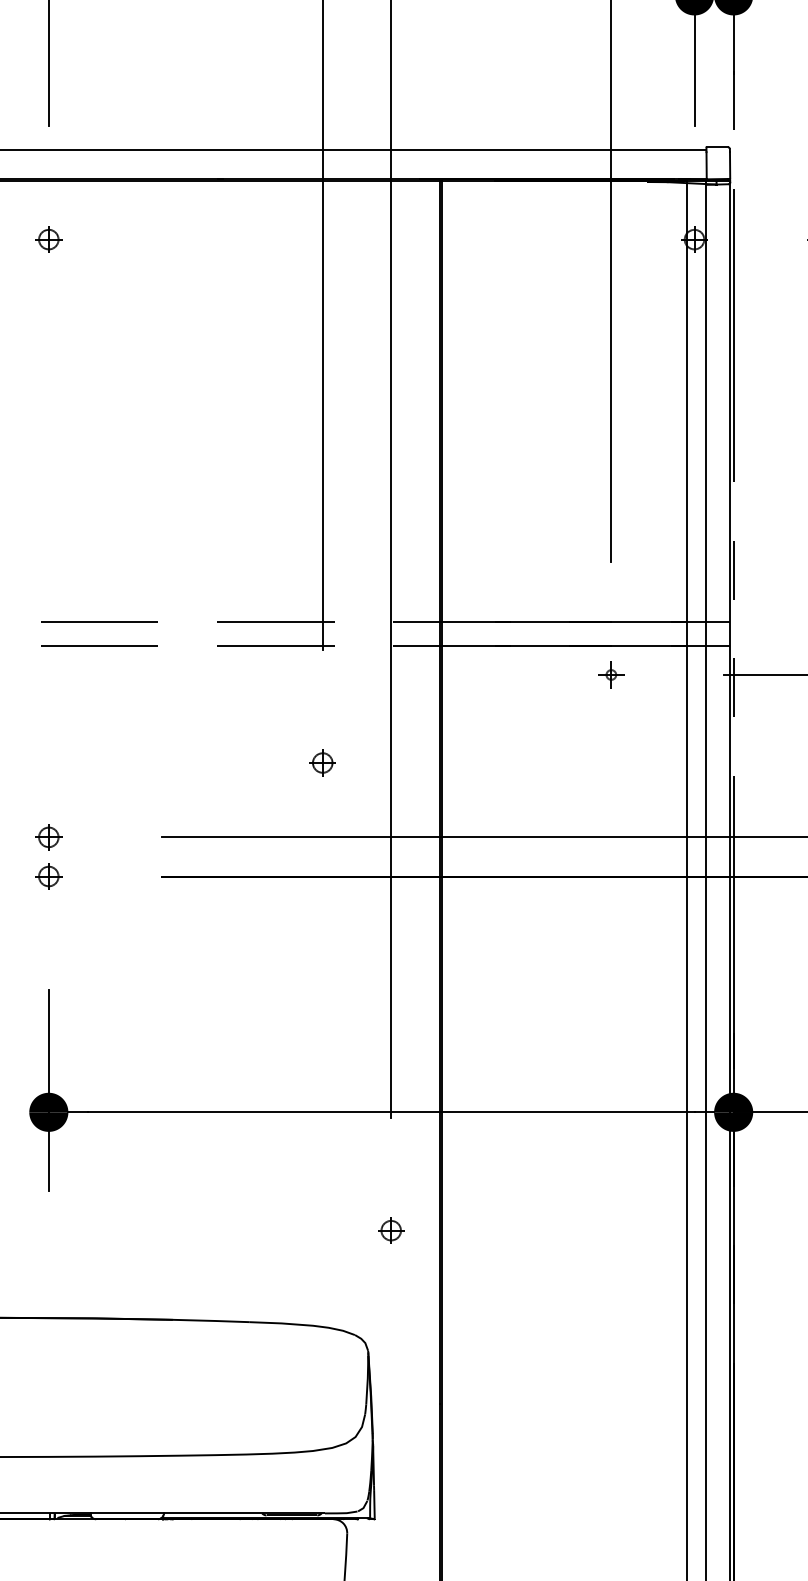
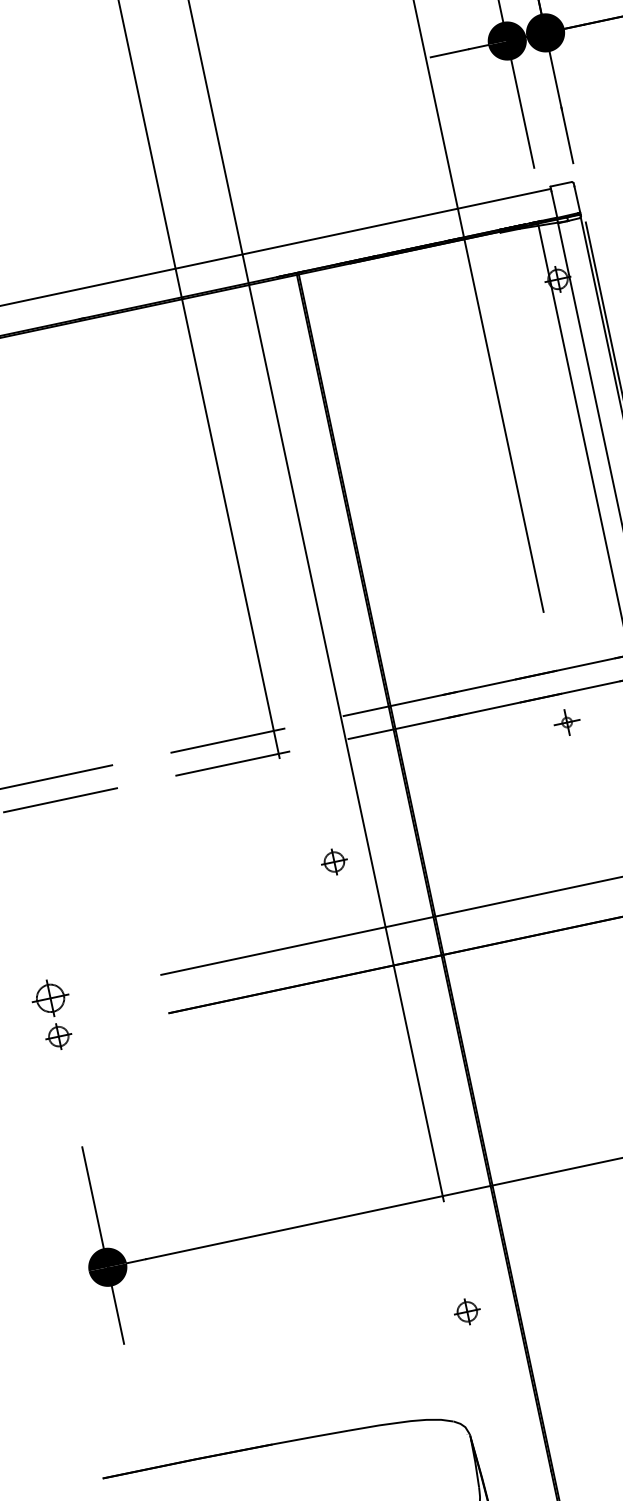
part: (322, 762) -> (334, 861), moved
part: (48, 837) -> (50, 998), size x1.4

